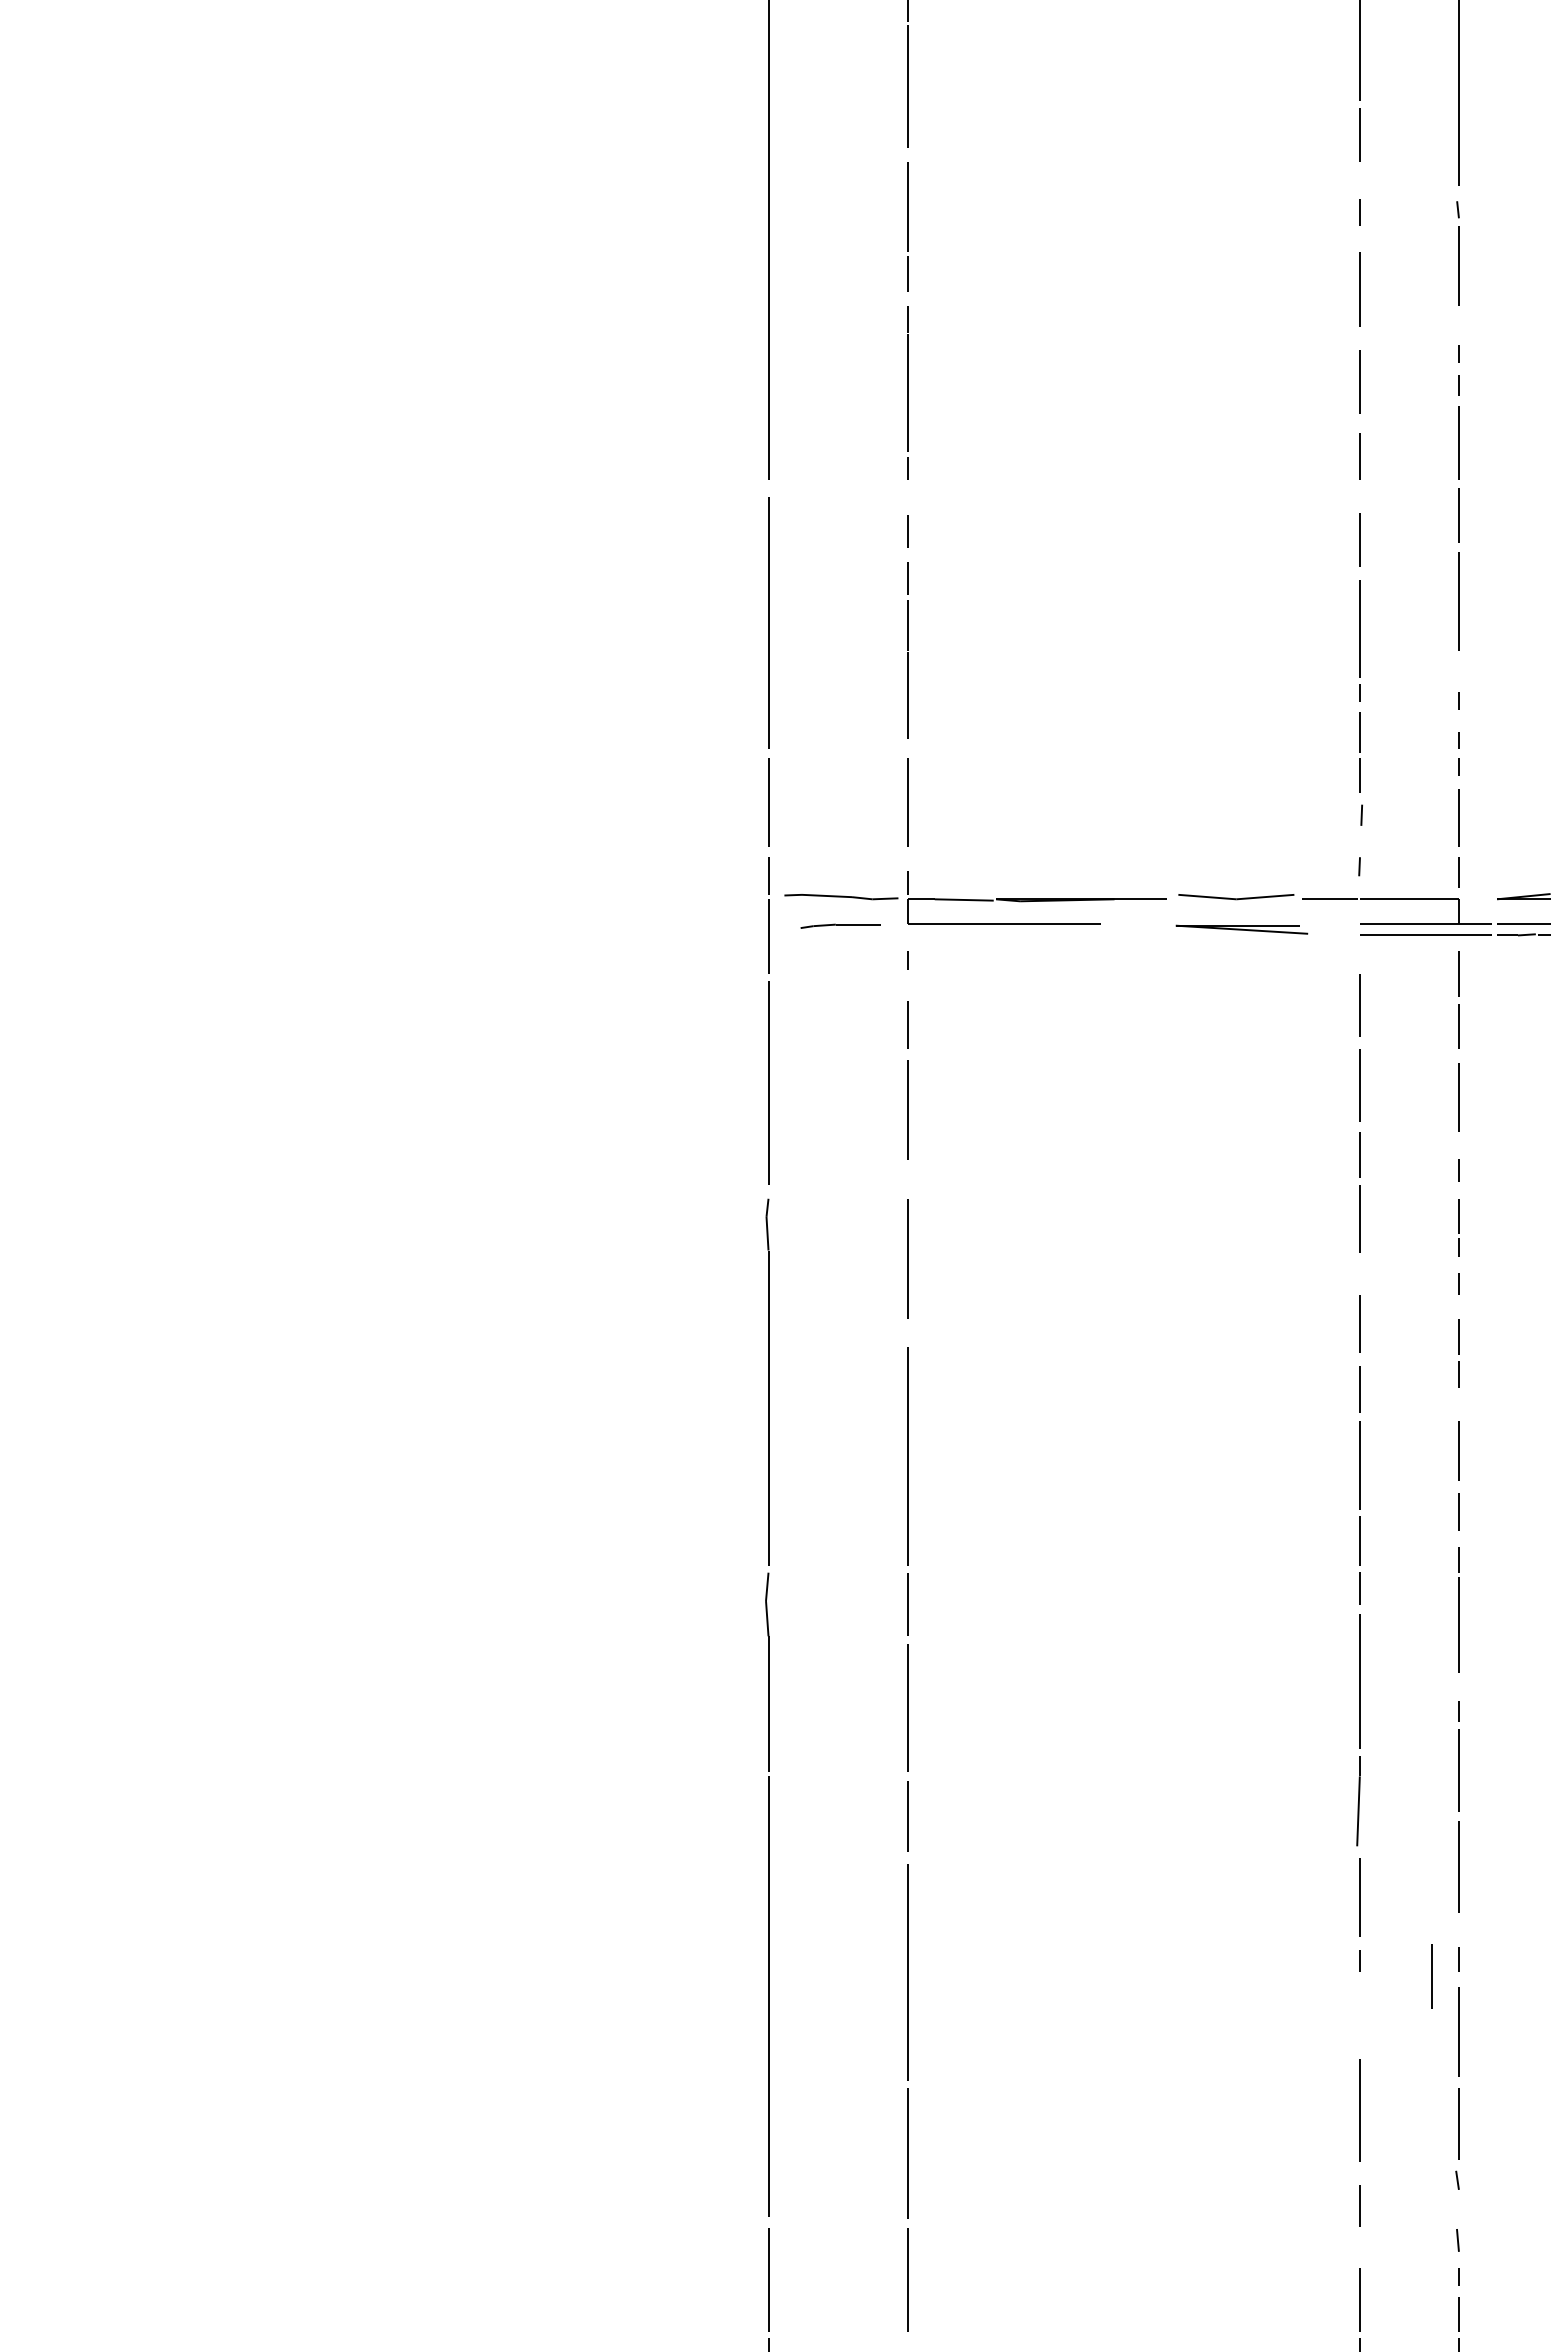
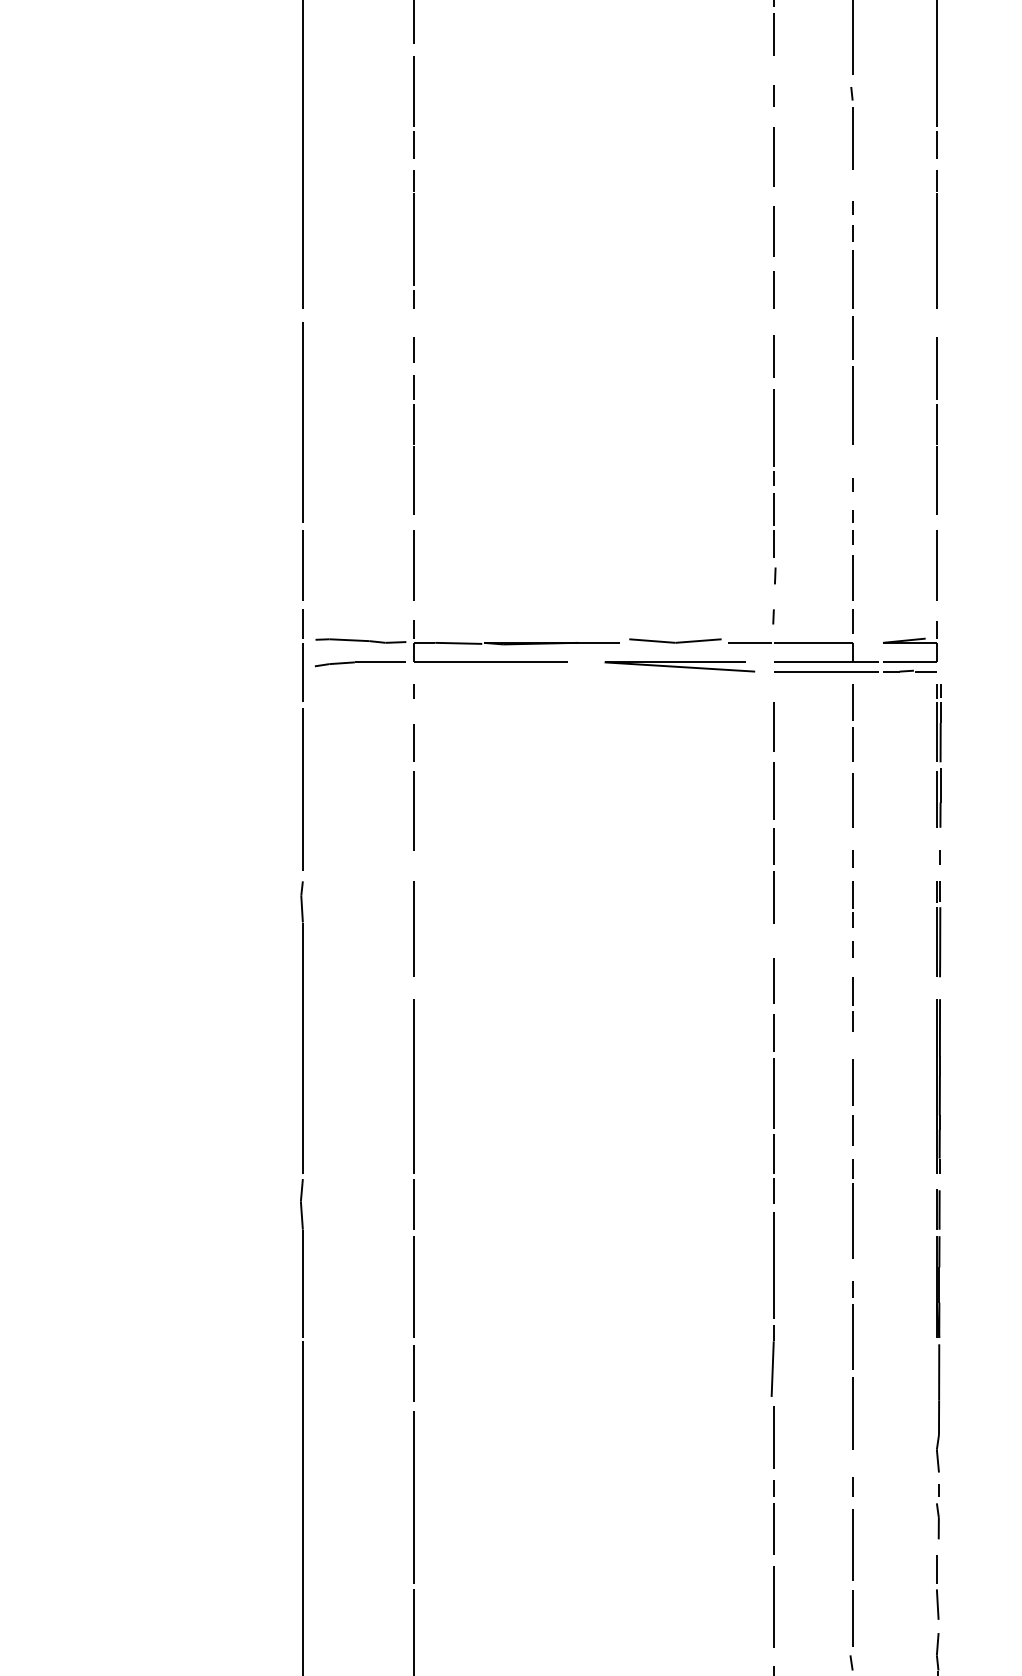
part: (840, 926) -> (360, 664), size x1.43
part: (1241, 929) -> (679, 666), size x1.43
line: (1431, 1976) -> (773, 1528), moved

